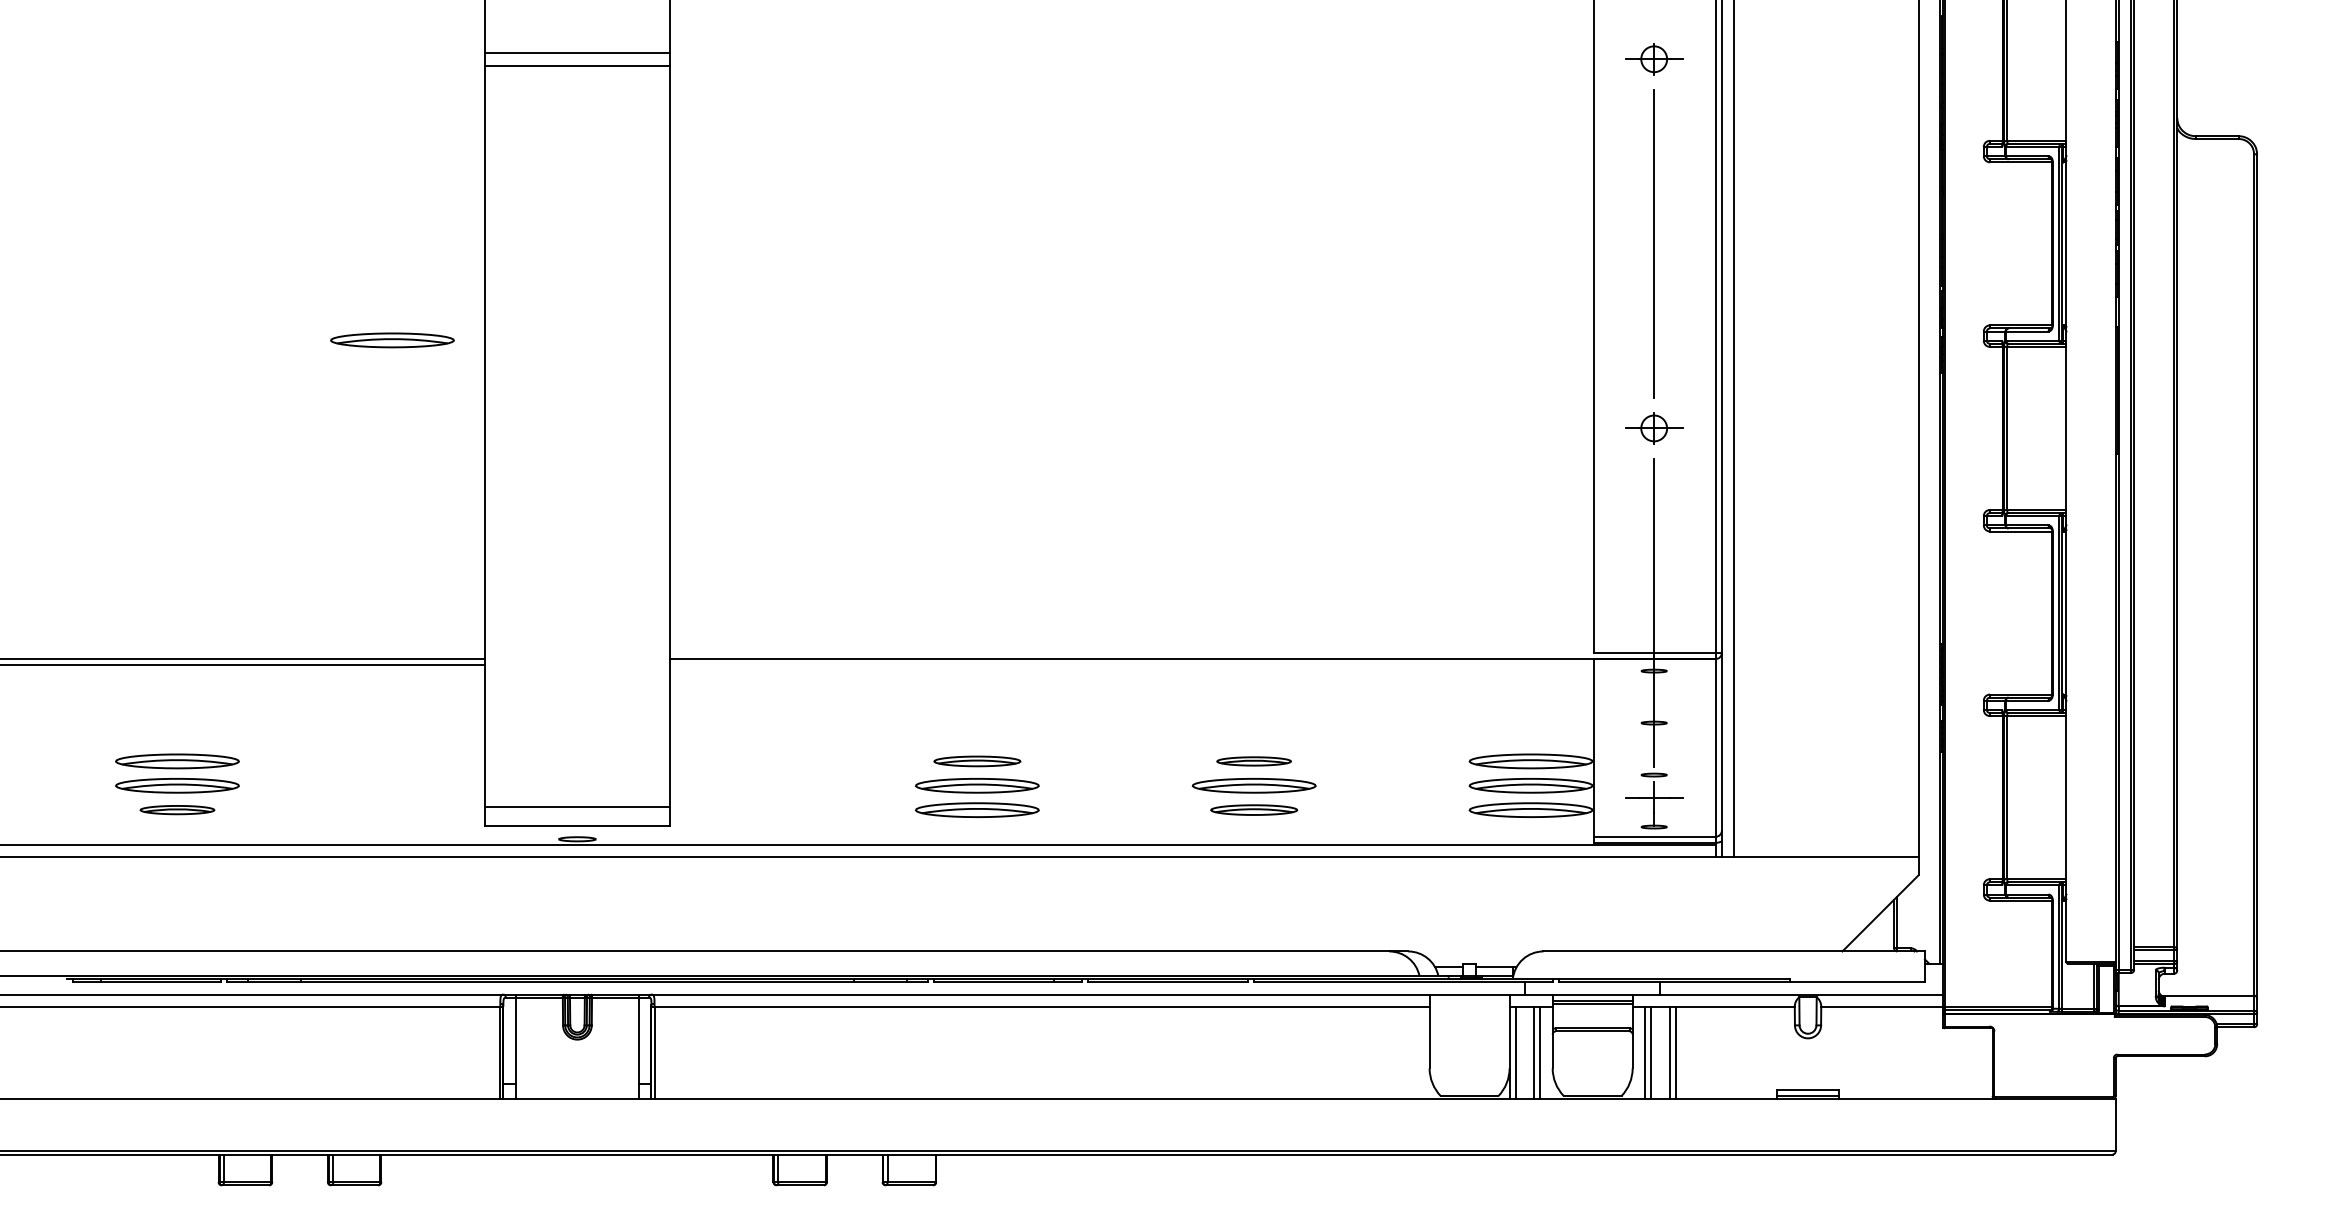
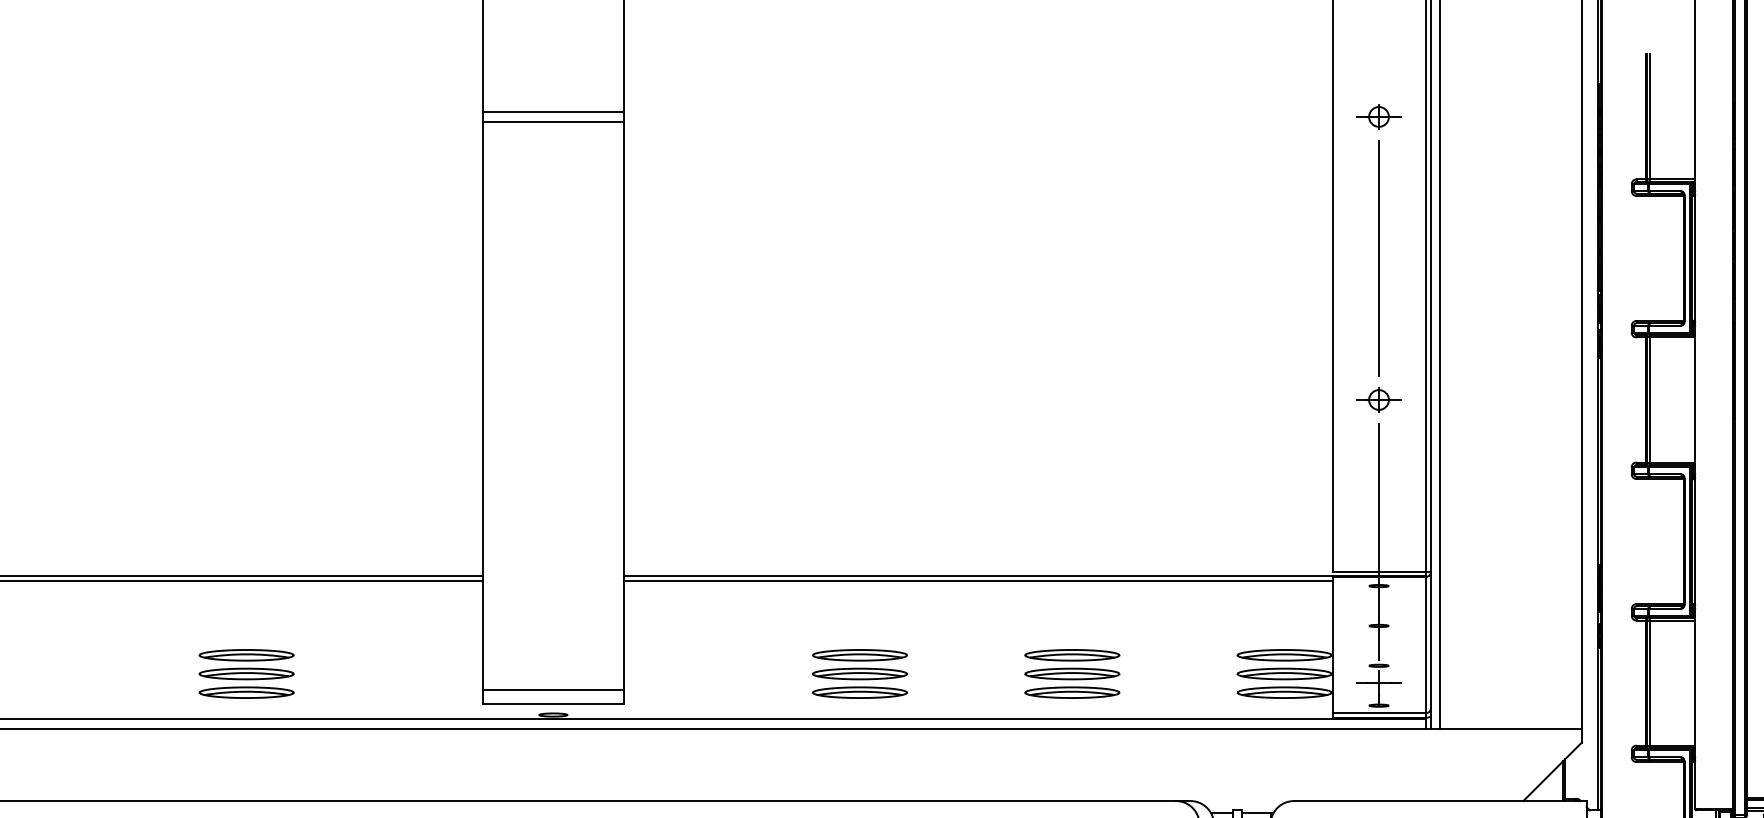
part: (392, 340) -> (411, 332), removed
line: (1131, 664) -> (978, 581), added
part: (977, 761) -> (860, 655), size x1.43
part: (1253, 761) -> (1071, 655), size x1.67
part: (177, 809) -> (246, 692), size x1.67
part: (1253, 809) -> (1071, 692), size x1.43

